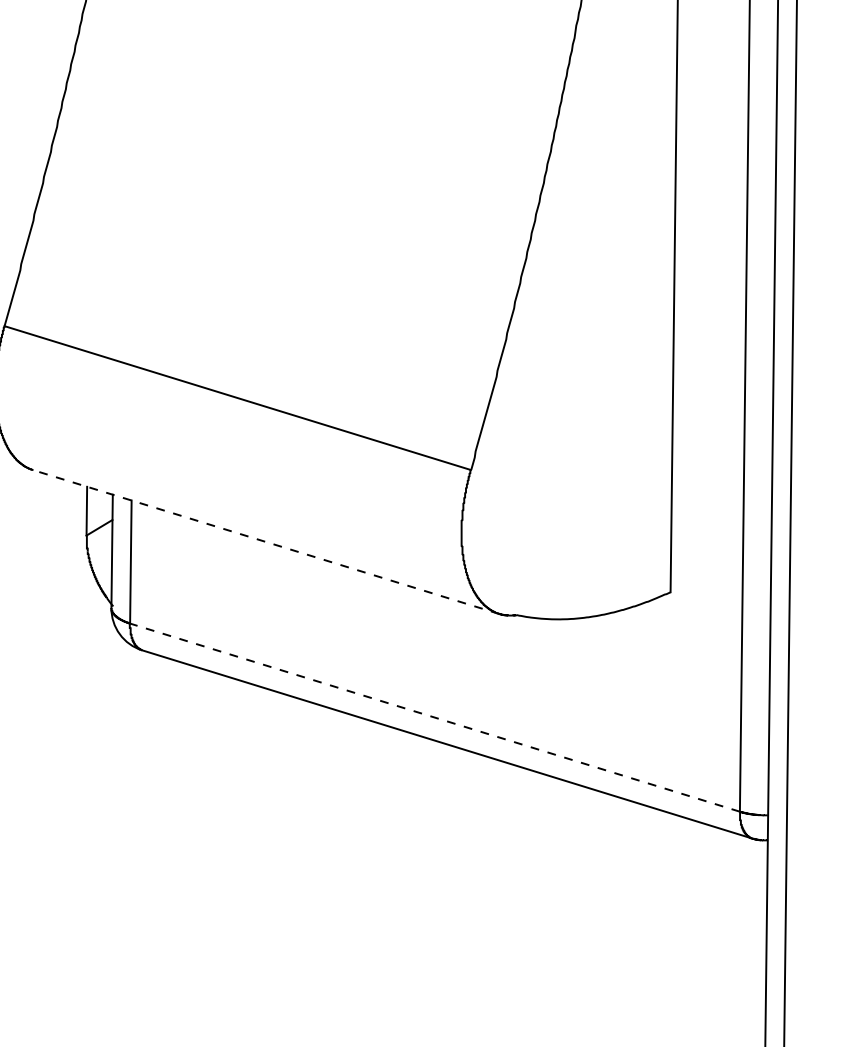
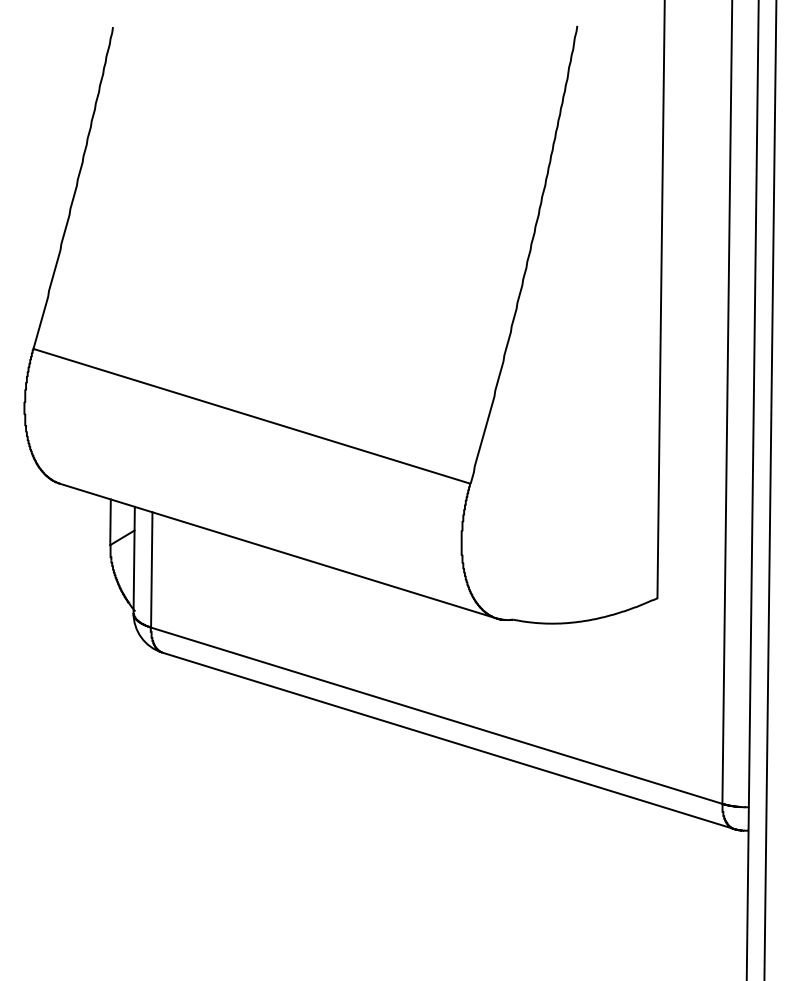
line: (266, 542) -> (278, 551), dashed -> solid
line: (434, 717) -> (436, 715), dashed -> solid

